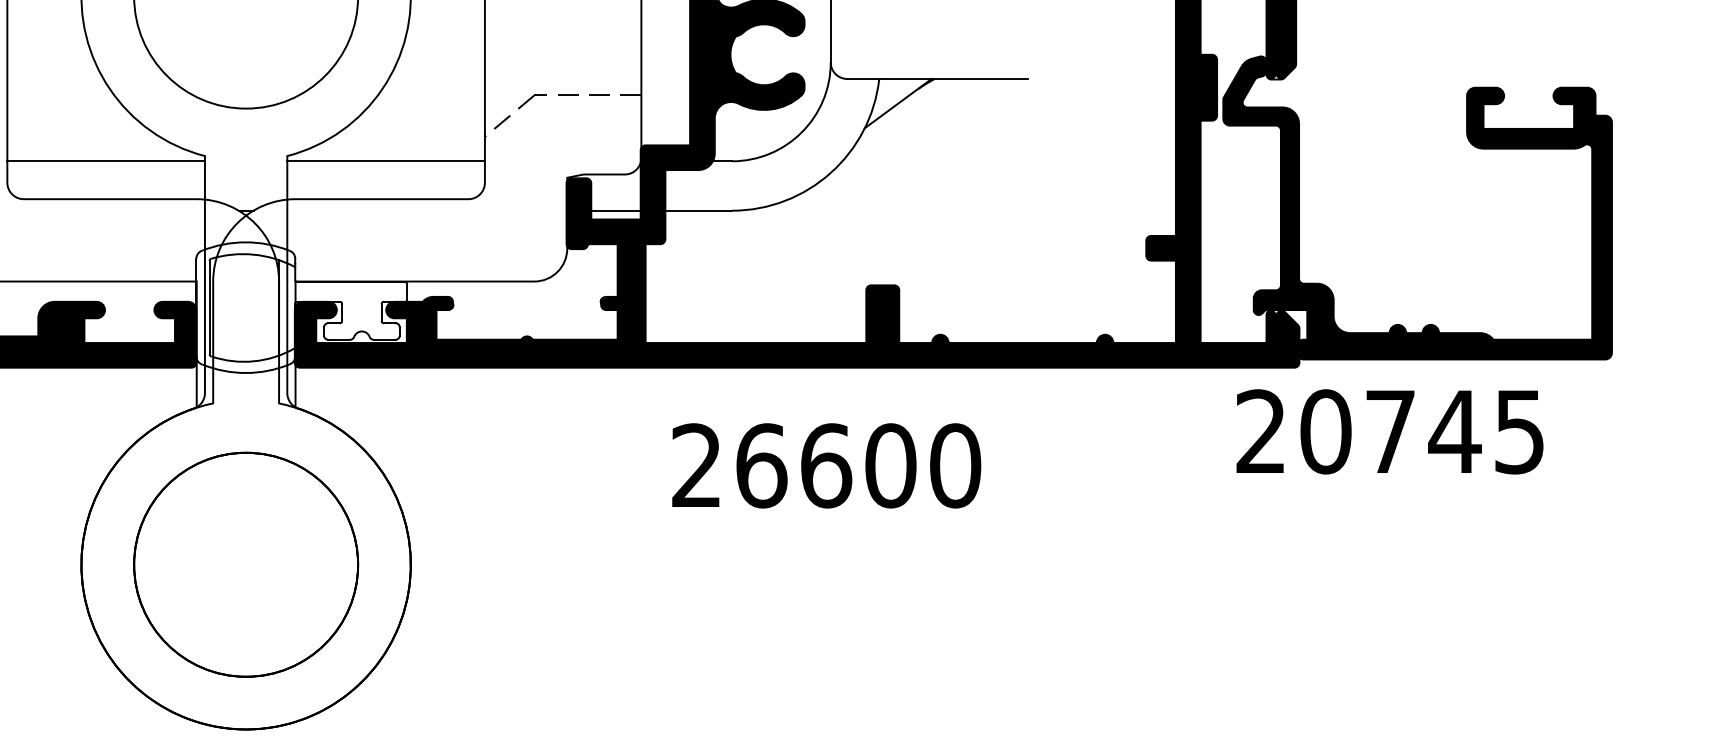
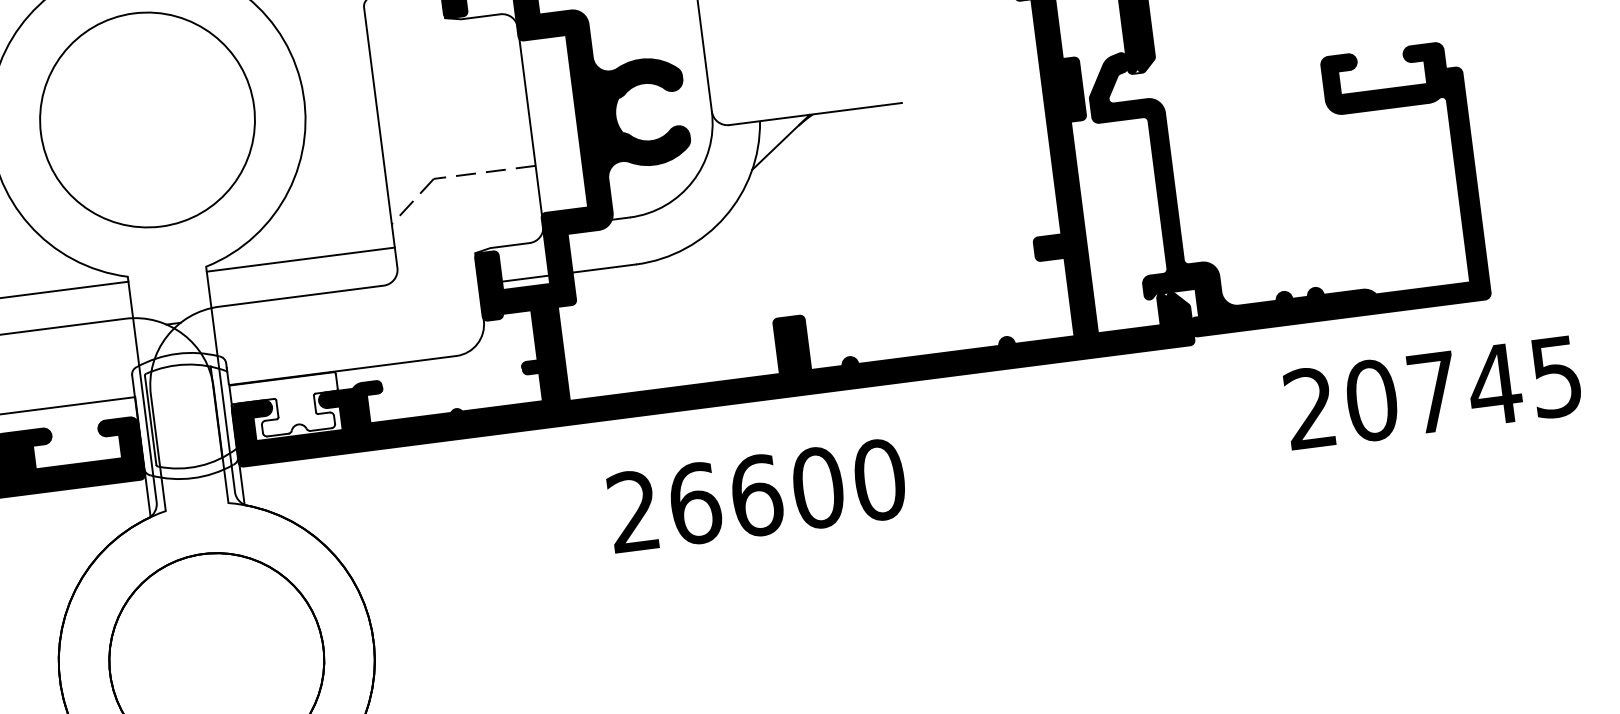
text: (1389, 431) -> (1432, 392), moved

